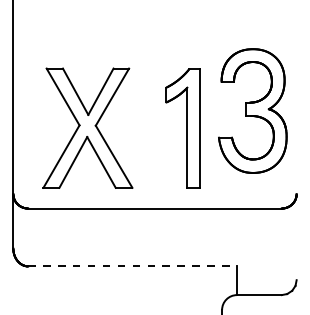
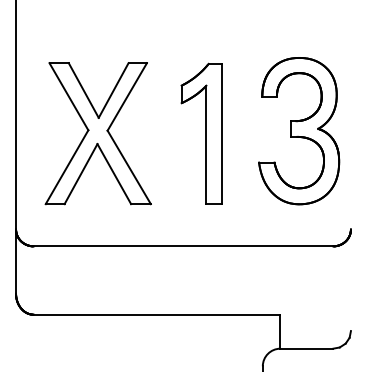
part: (87, 127) -> (97, 132), moved
part: (182, 128) -> (200, 133), moved
line: (133, 266) -> (158, 314), dashed -> solid

